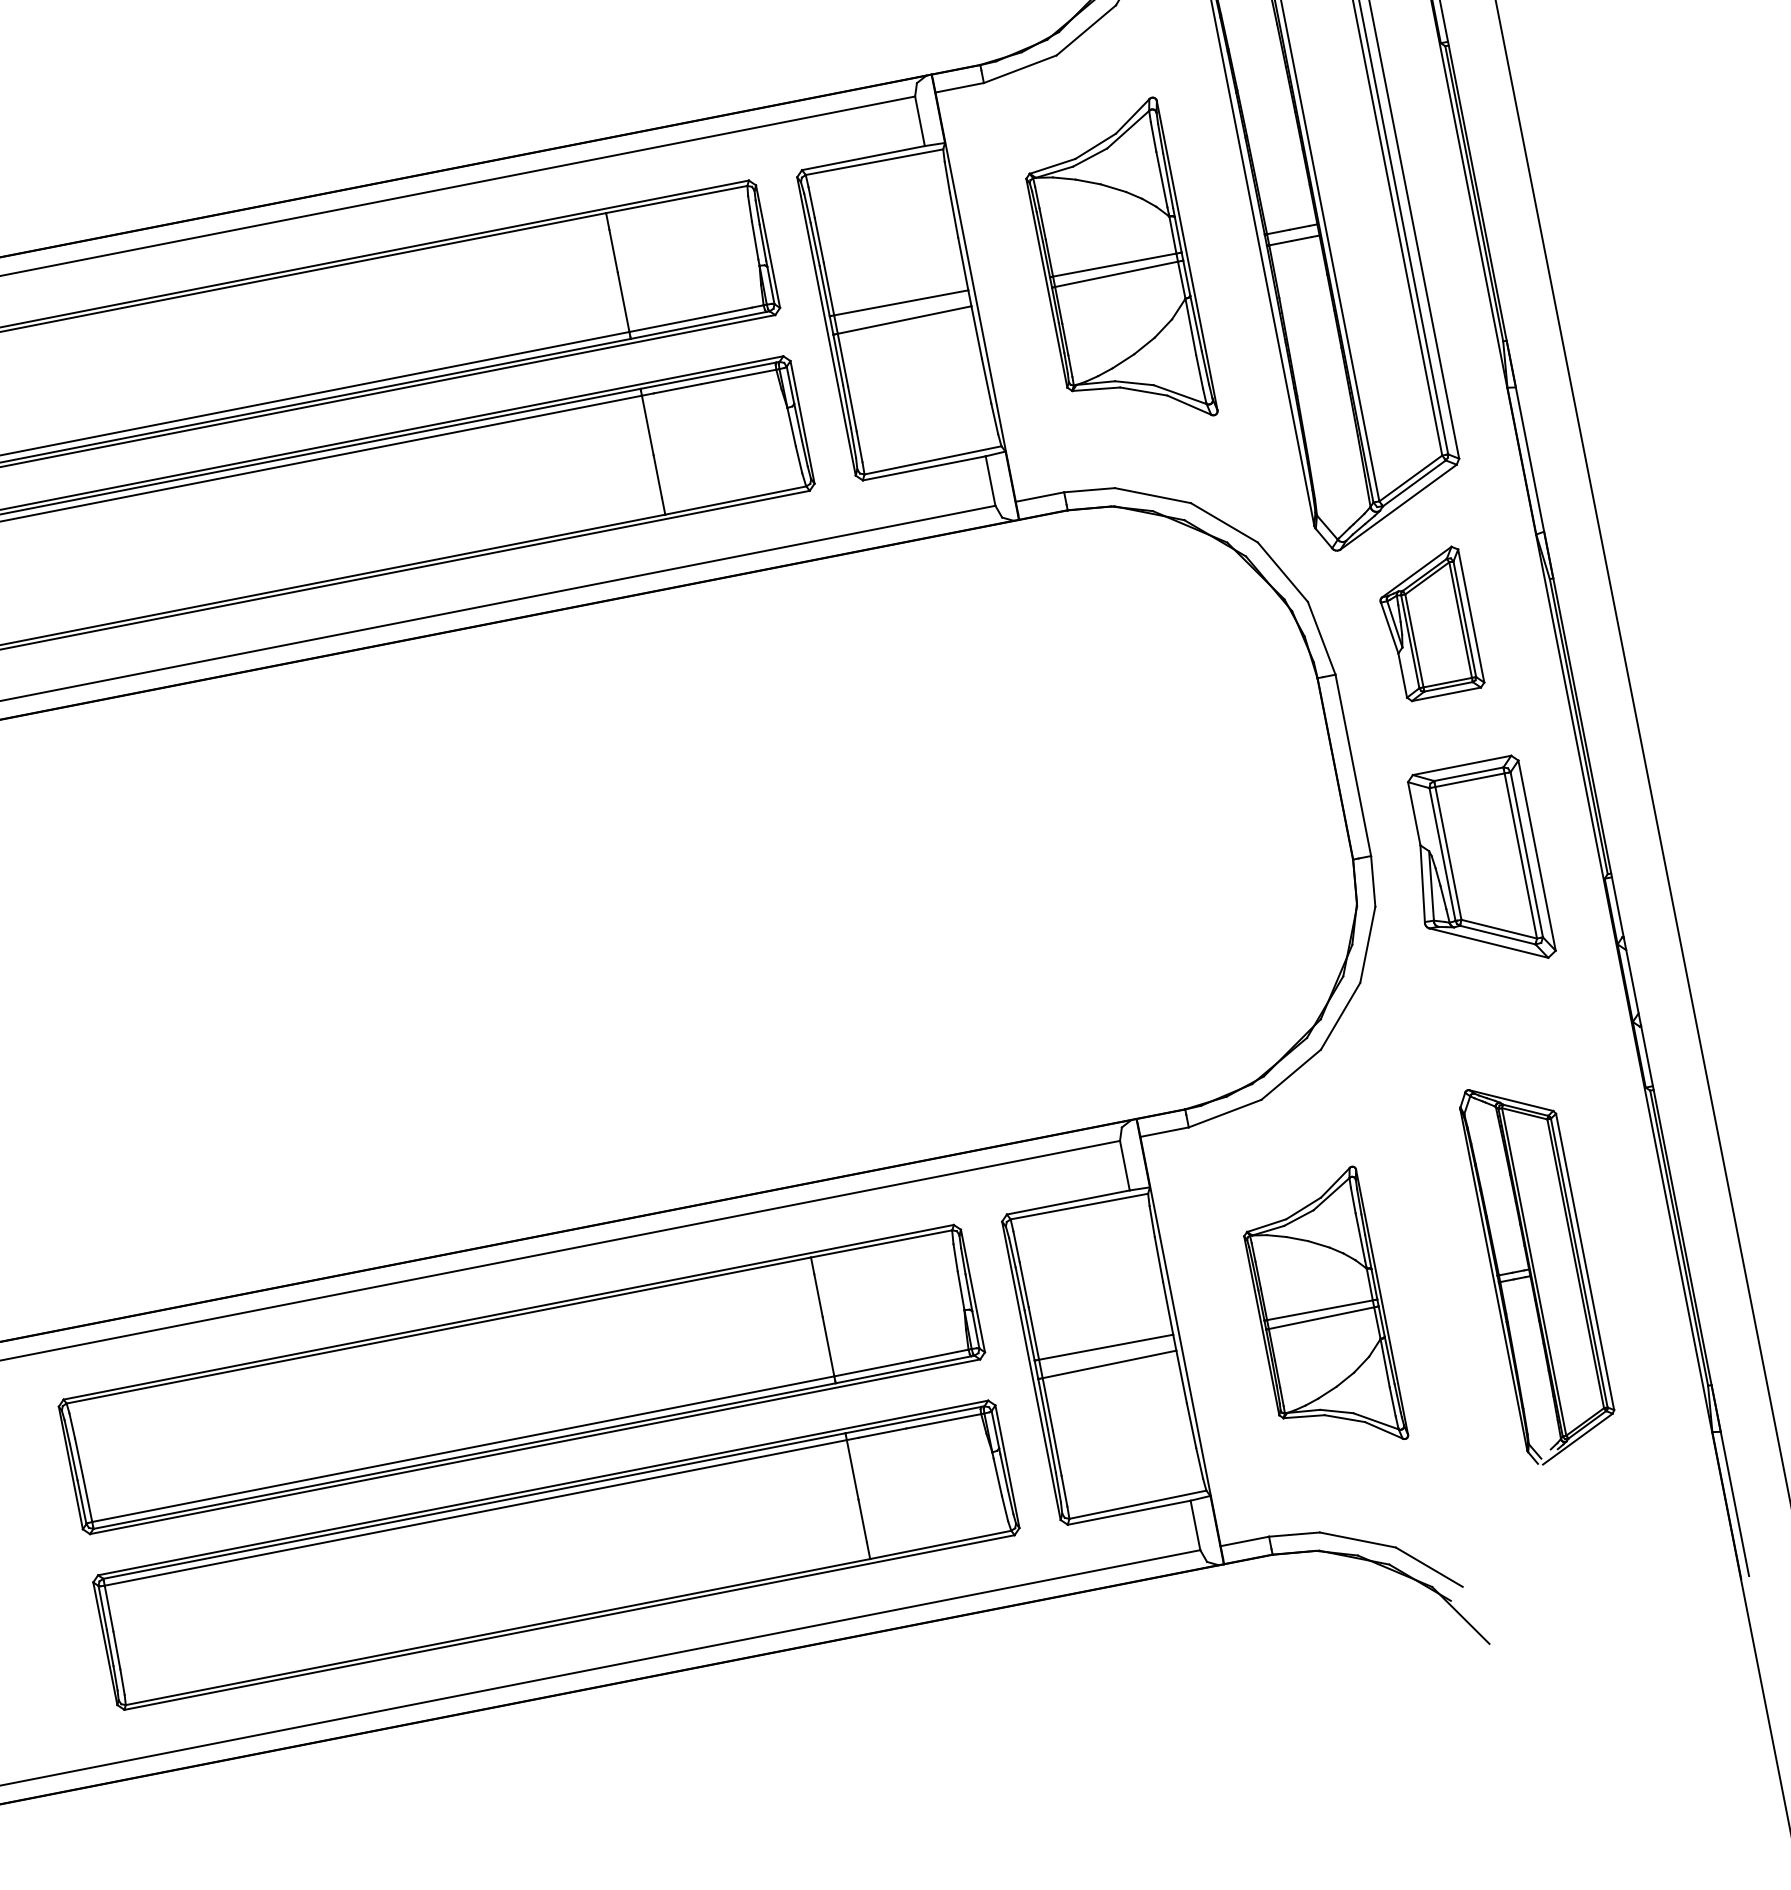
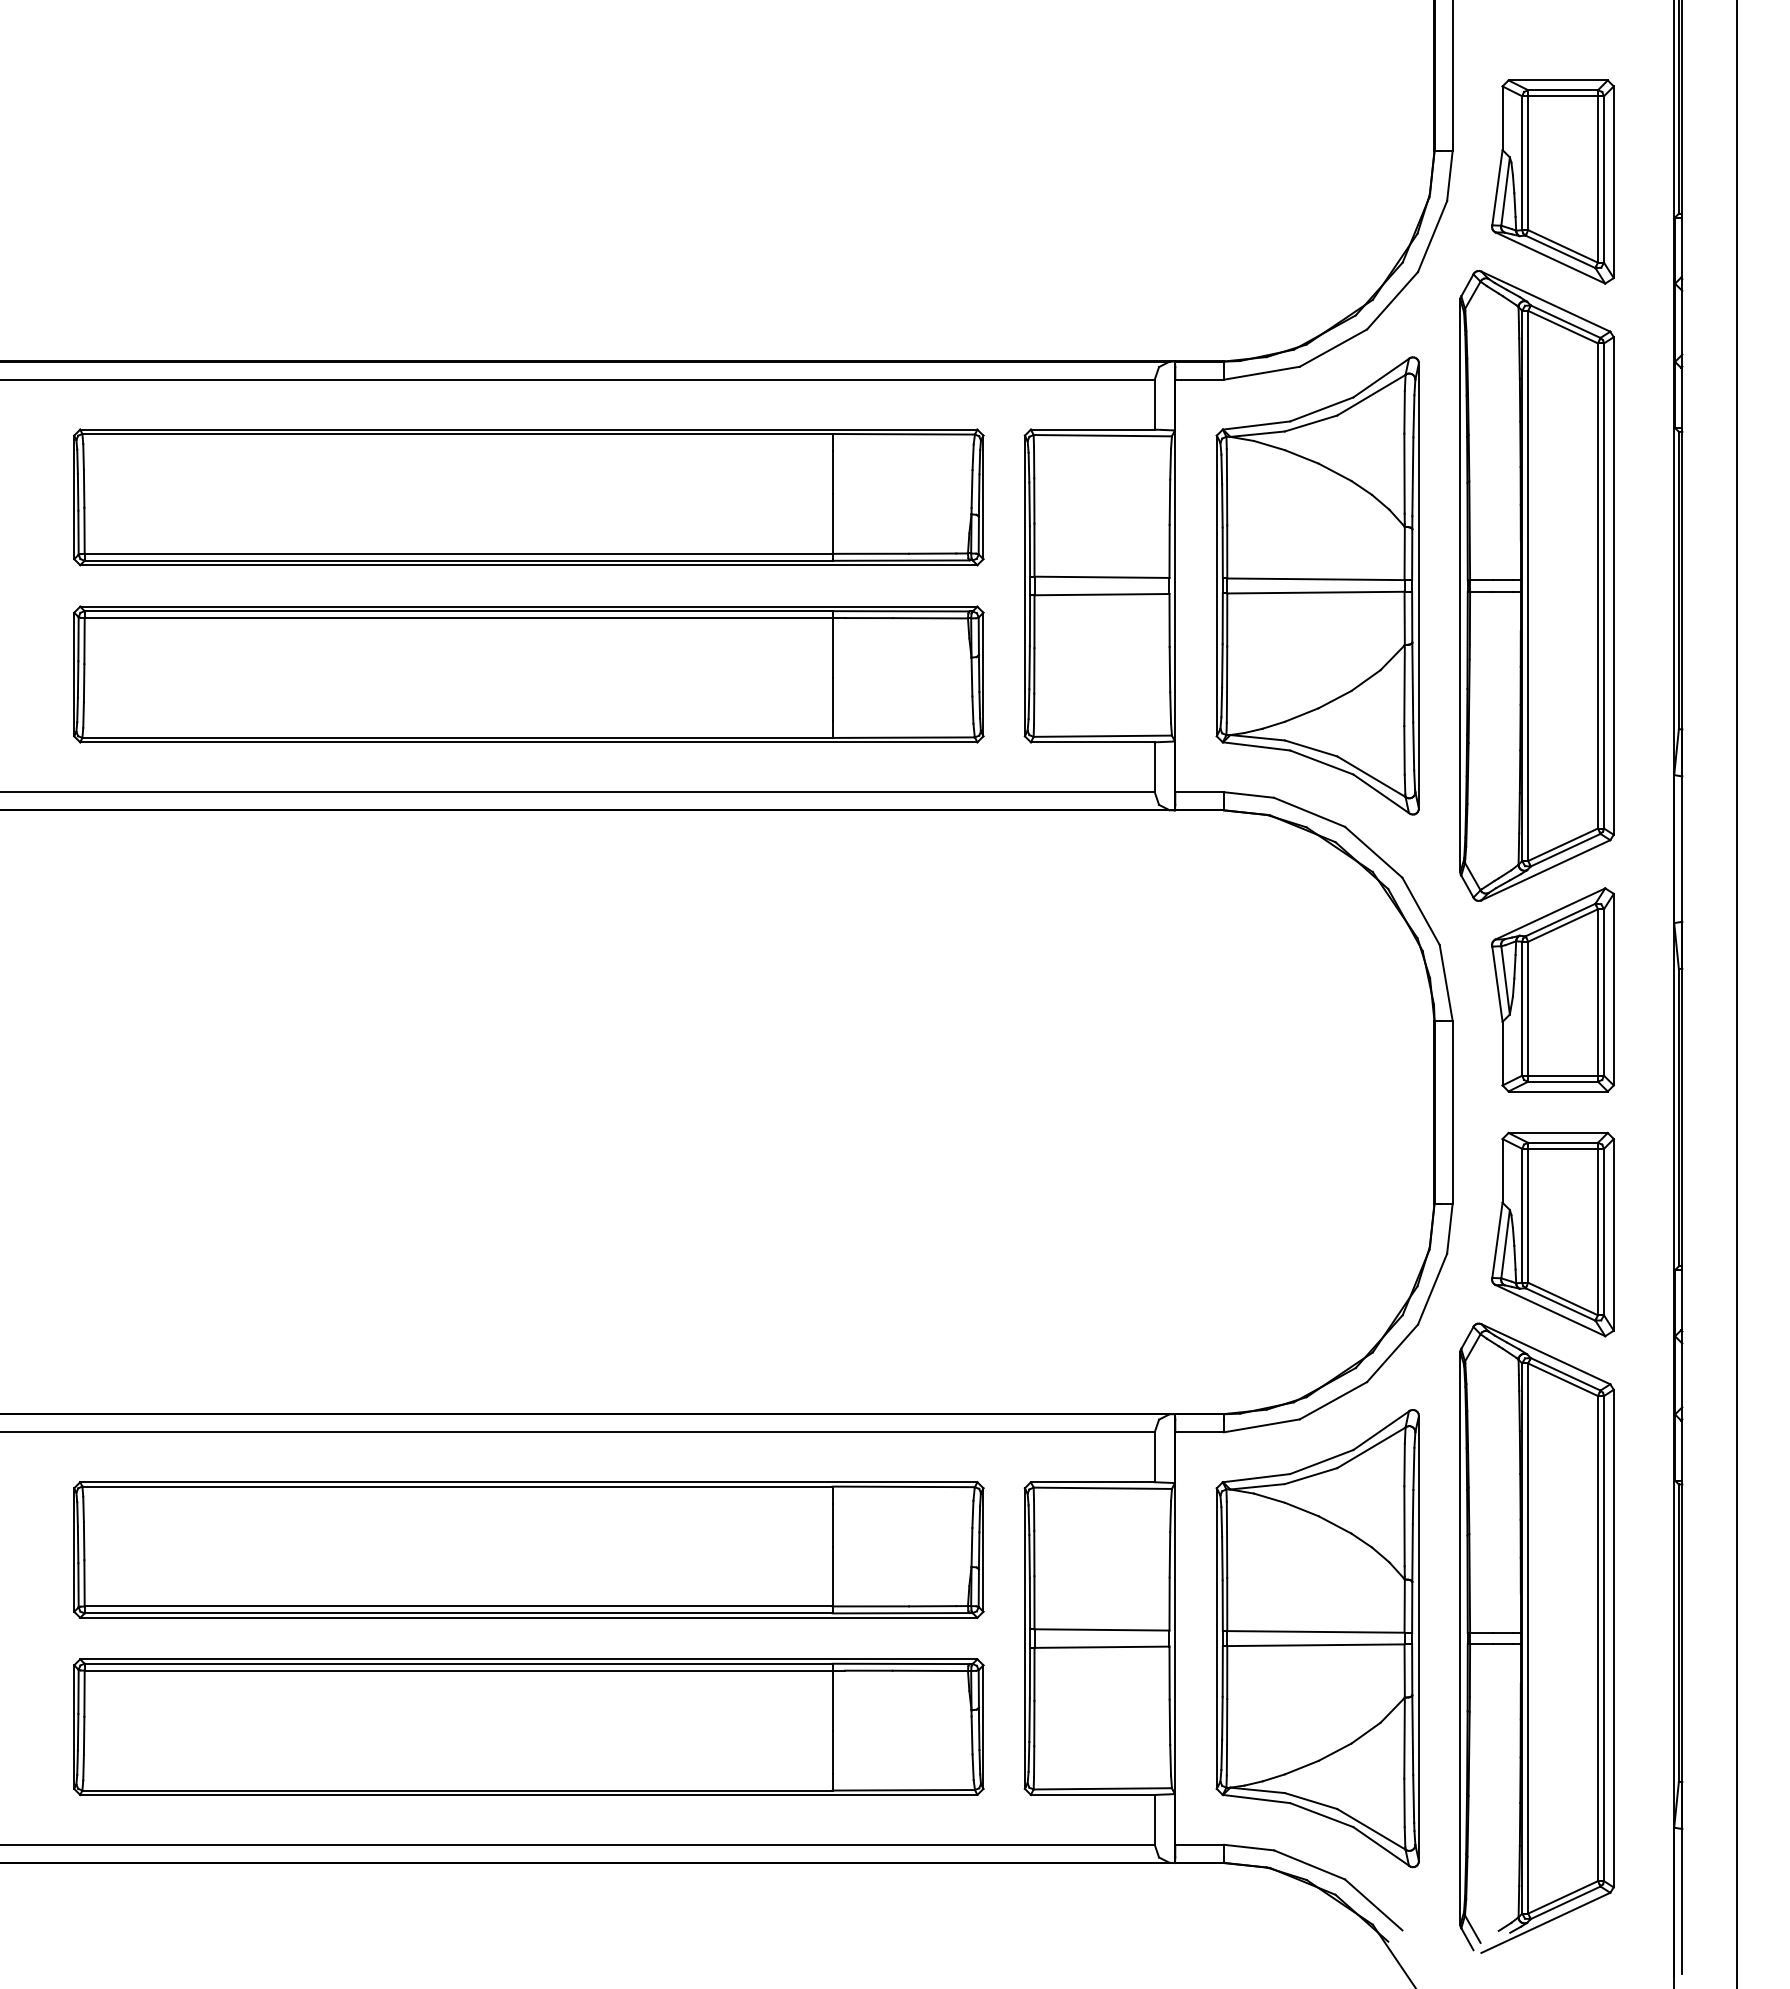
part: (1116, 269) -> (1317, 585), size x1.43
part: (1428, 624) -> (1552, 989), size x1.43
part: (1538, 1270) -> (1536, 1637), size x1.67
part: (1321, 1313) -> (1317, 1638), size x1.67

